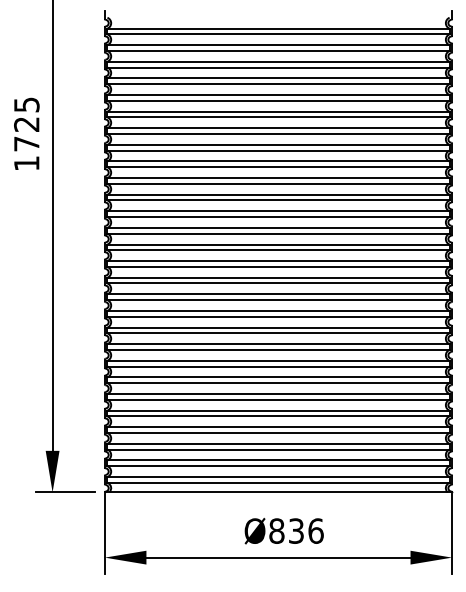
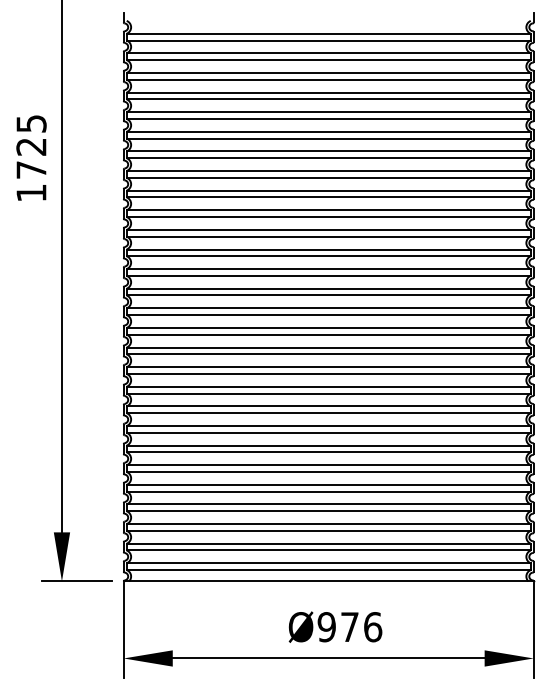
text: (286, 530) -> (338, 626), Ø836 -> Ø976

